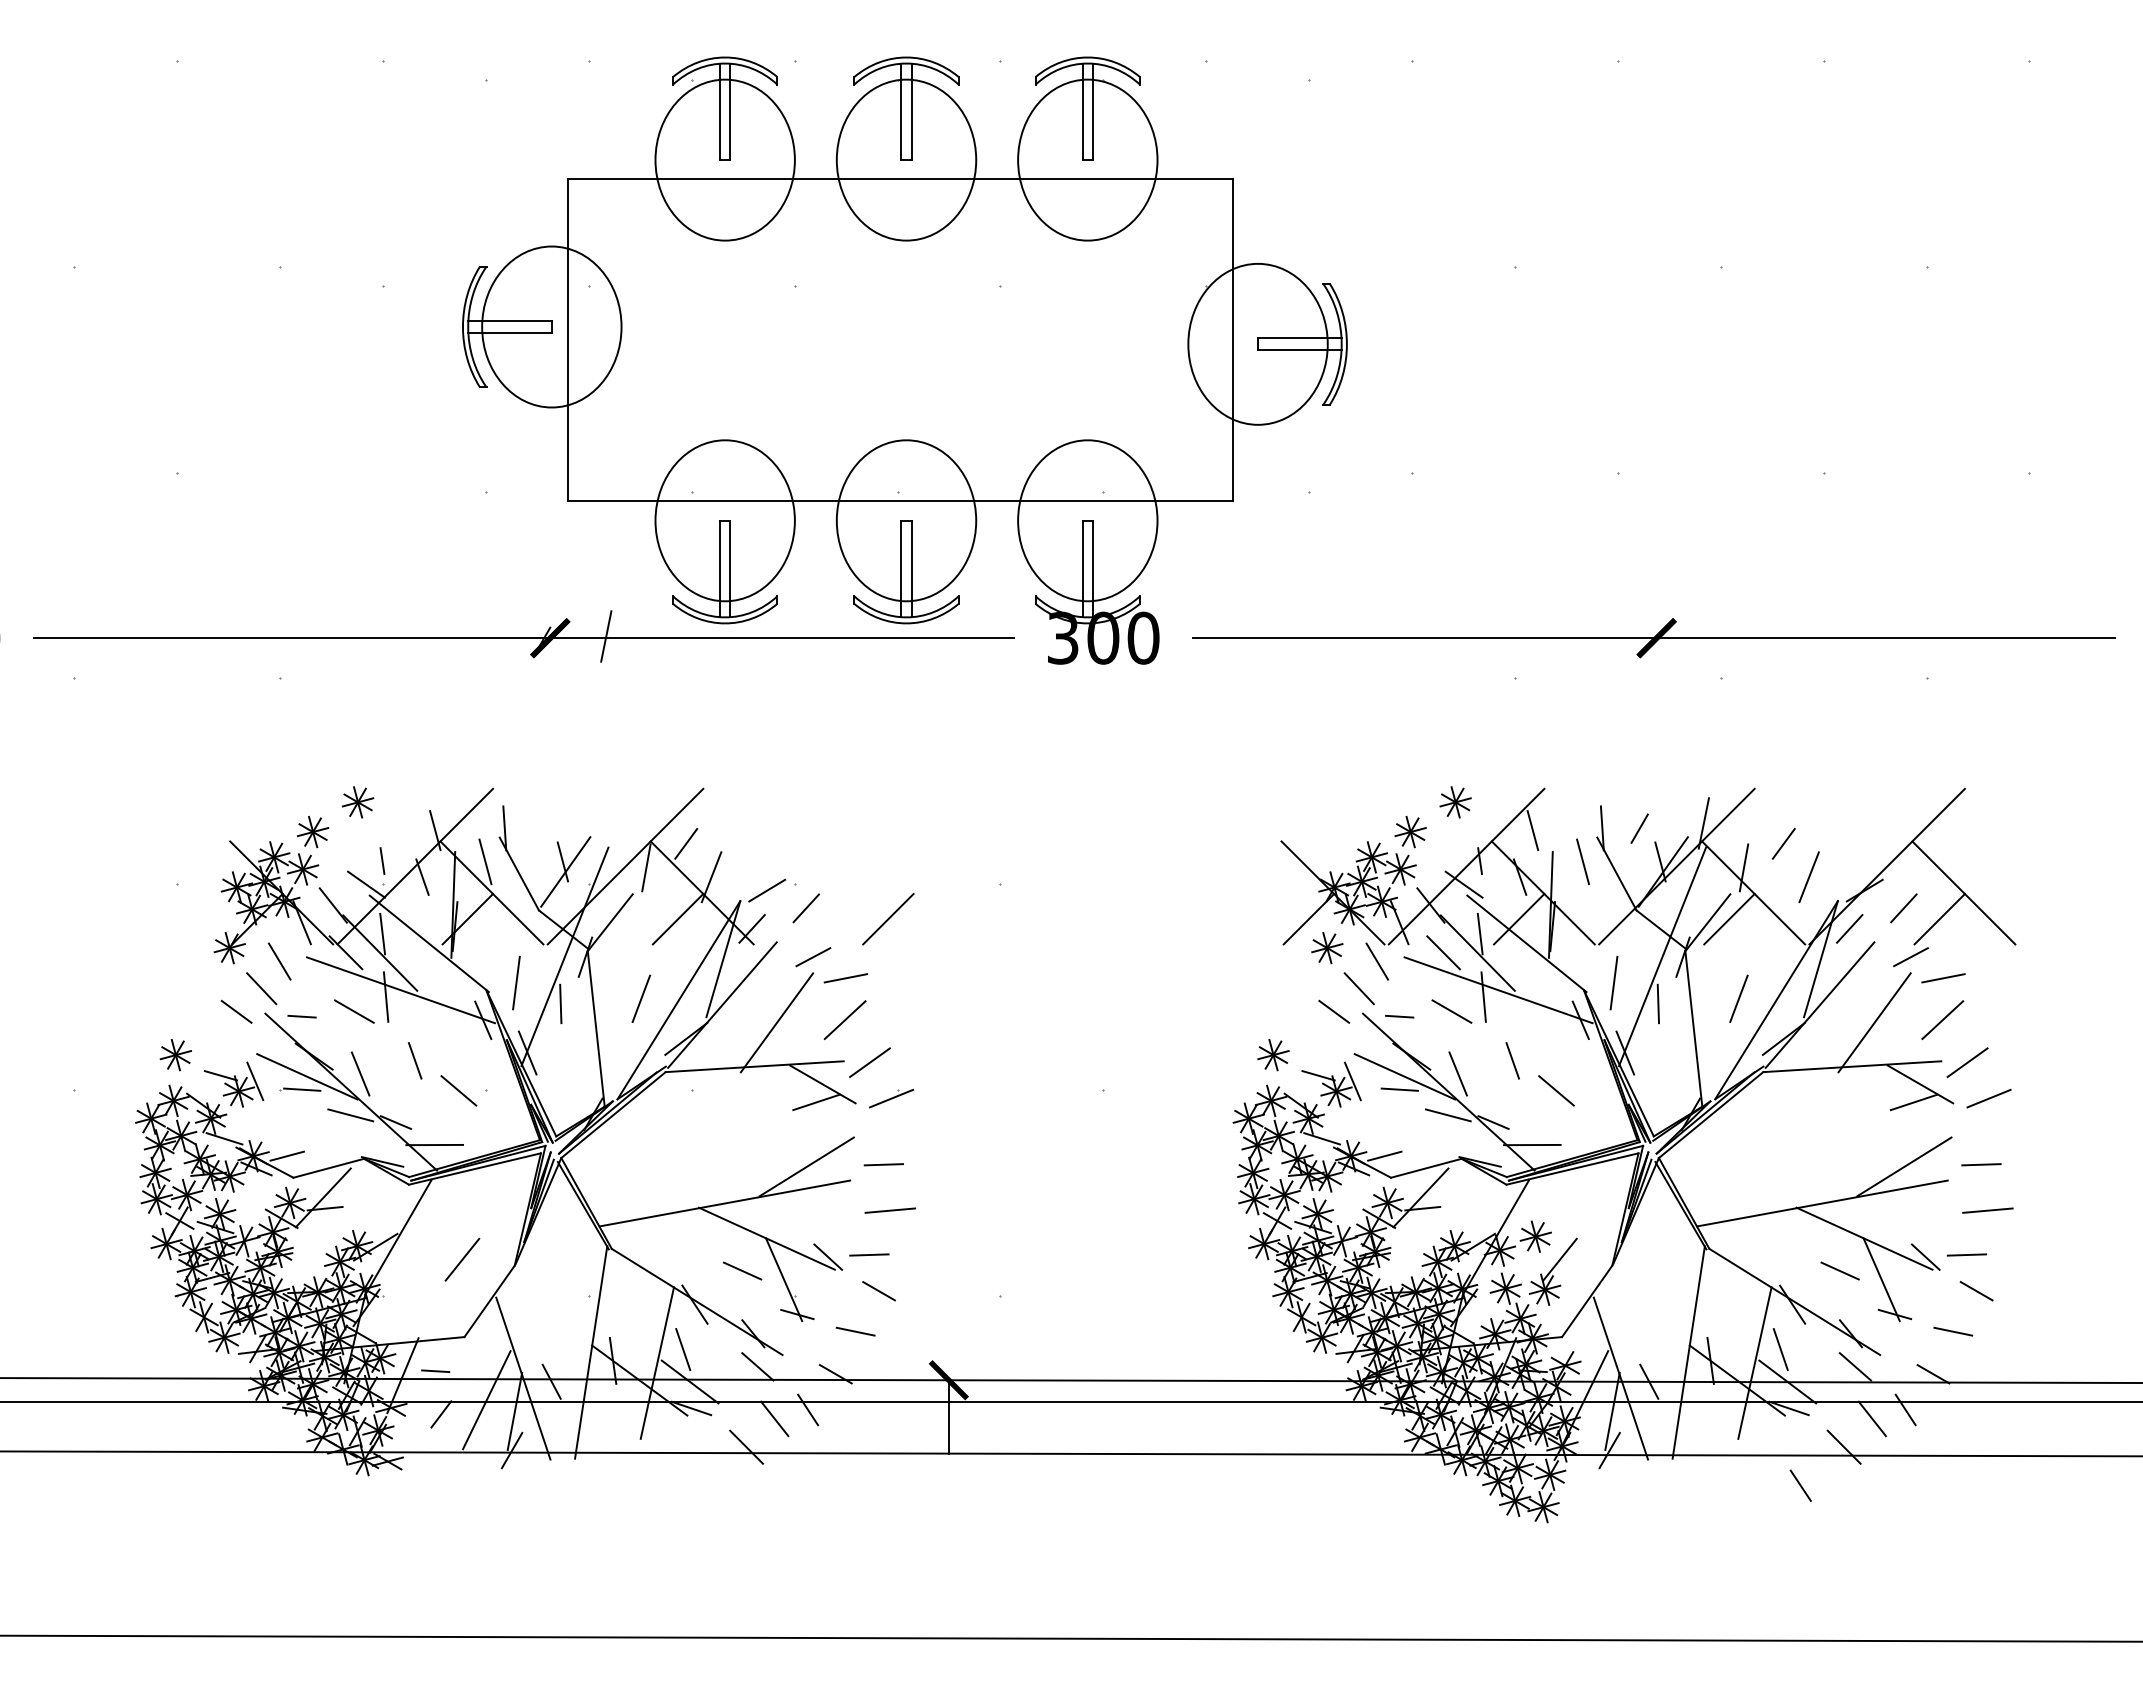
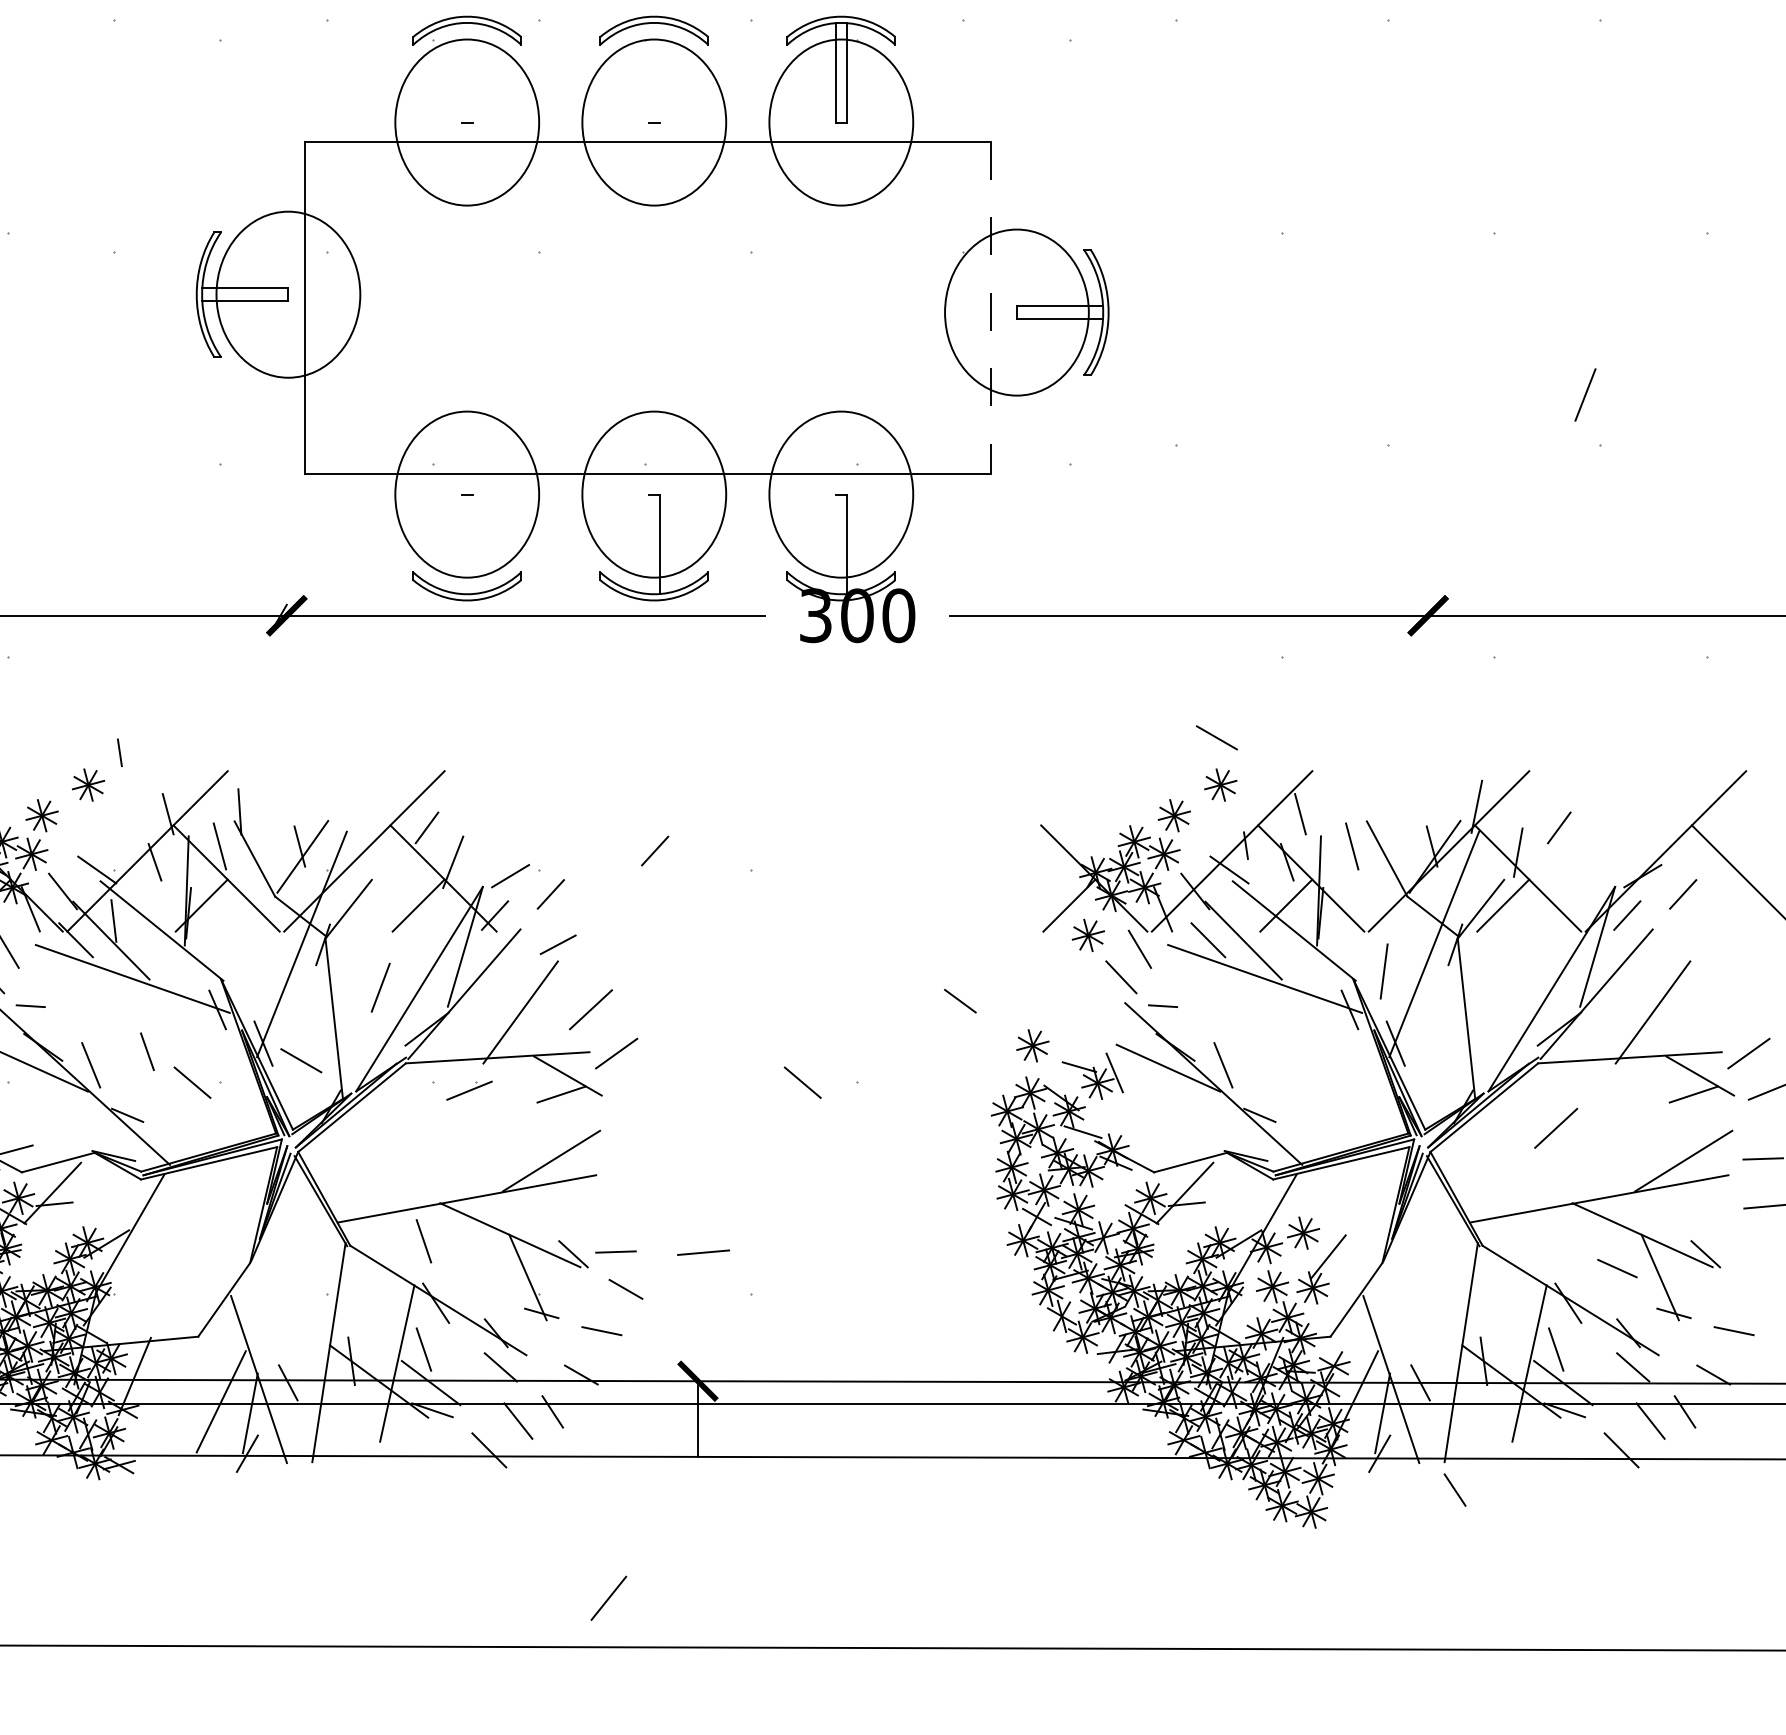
line: (719, 111) -> (461, 72), removed
line: (730, 111) -> (472, 72), removed
line: (901, 111) -> (649, 72), removed
line: (911, 111) -> (659, 72), removed
line: (1233, 339) -> (991, 307), solid -> dashed
line: (719, 568) -> (461, 543), removed
line: (730, 568) -> (472, 543), removed
line: (901, 568) -> (649, 543), removed
line: (1082, 568) -> (835, 543), removed
line: (606, 636) -> (344, 613), removed
line: (1601, 828) -> (1371, 812), removed
line: (1639, 828) -> (1410, 812), removed
line: (382, 860) -> (119, 752), moved
line: (906, 866) -> (654, 851), added
line: (646, 867) -> (386, 852), removed
line: (1808, 877) -> (1584, 395), moved
line: (888, 919) -> (635, 905), removed
line: (1939, 919) -> (1719, 905), removed
line: (1479, 933) -> (1245, 920), removed
line: (1910, 957) -> (1690, 945), removed
line: (845, 978) -> (591, 966), removed
line: (1943, 978) -> (1724, 966), removed
line: (516, 982) -> (251, 970), removed
line: (385, 996) -> (116, 985), removed
line: (1483, 996) -> (1249, 985), removed
line: (1738, 998) -> (1512, 987), removed
line: (560, 1003) -> (297, 992), removed
line: (1658, 1003) -> (1430, 992), removed
line: (354, 1011) -> (301, 1060), moved
line: (1334, 1011) -> (960, 1000), moved
line: (1451, 1011) -> (1216, 737), moved
line: (1942, 1020) -> (1555, 1128), moved
line: (1512, 1060) -> (1279, 1051), removed
line: (302, 1089) -> (31, 1081), removed
line: (1399, 1089) -> (1162, 1081), removed
line: (1556, 1090) -> (802, 1082), moved
part: (891, 1098) -> (469, 1090), moved
line: (350, 1115) -> (80, 1108), removed
line: (1447, 1115) -> (1212, 1108), removed
line: (434, 1144) -> (167, 1138), removed
line: (1531, 1144) -> (1299, 1138), removed
line: (1384, 1155) -> (1147, 1149), removed
line: (883, 1164) -> (630, 1158), removed
line: (889, 1210) -> (702, 1252), moved
line: (683, 1244) -> (424, 1241), added
line: (1966, 1254) -> (1747, 1251), removed
line: (462, 1259) -> (608, 1598), moved
line: (742, 1270) -> (485, 1268), removed
line: (1976, 1291) -> (1758, 1289), removed
line: (435, 1371) -> (168, 1372), removed
line: (441, 1414) -> (174, 1416), removed
line: (1800, 1485) -> (1454, 1489), moved

